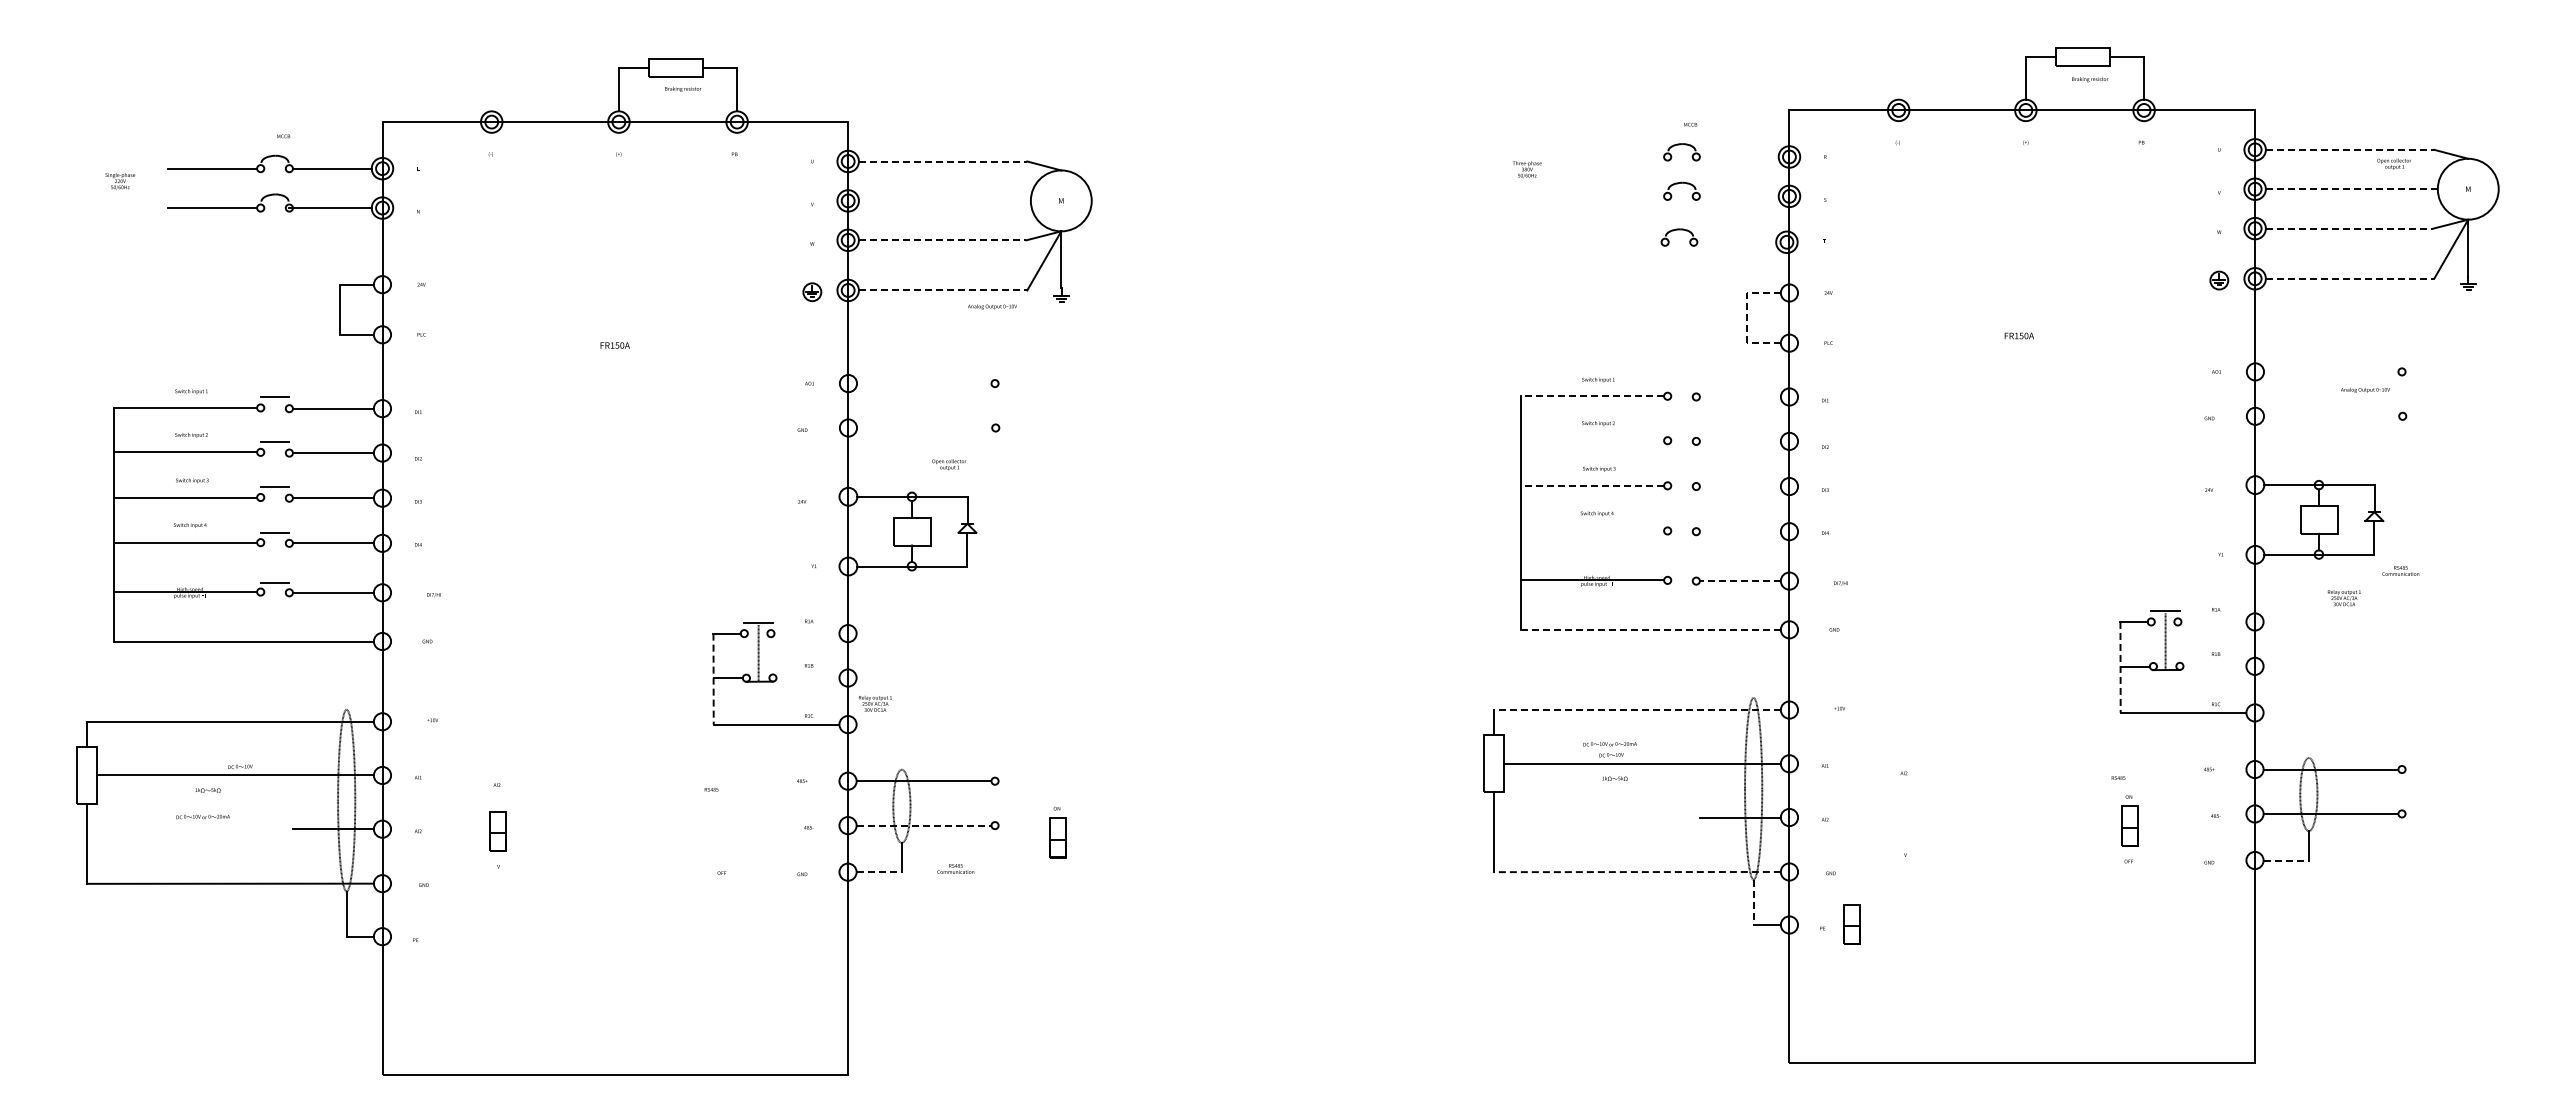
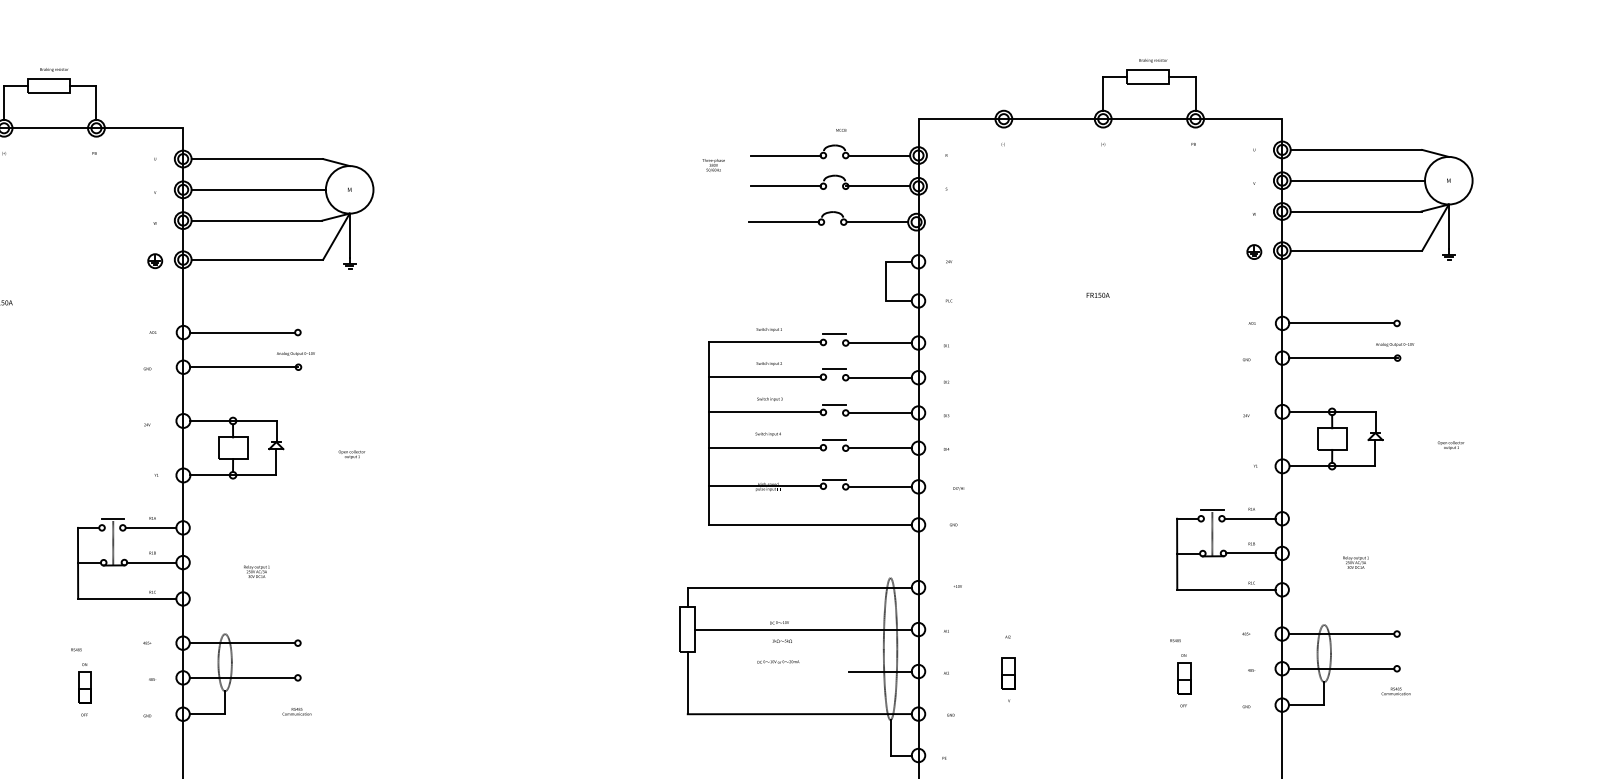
text: (2090, 79) -> (1153, 60), moved
text: (683, 88) -> (54, 69), moved
line: (2350, 149) -> (1356, 149), dashed -> solid
line: (1619, 156) -> (785, 155), added
line: (1738, 156) -> (878, 155), added
line: (943, 161) -> (257, 159), dashed -> solid
text: (2393, 163) -> (1450, 444), moved
line: (2351, 189) -> (1357, 180), dashed -> solid
line: (1619, 196) -> (785, 186), added
line: (1737, 196) -> (877, 186), added
line: (944, 200) -> (258, 189), added
line: (2349, 228) -> (1356, 211), dashed -> solid
line: (942, 240) -> (256, 220), dashed -> solid
line: (1616, 242) -> (783, 222), added
line: (1736, 242) -> (877, 222), added
line: (2350, 278) -> (1356, 250), dashed -> solid
line: (943, 290) -> (257, 259), dashed -> solid
text: (992, 306) -> (295, 353), moved
line: (1747, 318) -> (885, 281), dashed -> solid
line: (2331, 371) -> (1341, 323), added
line: (924, 383) -> (242, 332), added
line: (1681, 385) -> (834, 334), added
text: (2365, 389) -> (1395, 344), moved
line: (1592, 396) -> (764, 342), dashed -> solid
line: (1739, 396) -> (879, 342), added
line: (2333, 416) -> (1343, 358), added
line: (926, 428) -> (244, 367), added
line: (1681, 429) -> (834, 368), added
line: (1592, 440) -> (764, 377), added
line: (1739, 441) -> (879, 377), added
text: (949, 464) -> (352, 454), moved
line: (1681, 475) -> (834, 404), added
line: (1592, 485) -> (764, 412), dashed -> solid
line: (1739, 486) -> (879, 412), added
line: (1681, 521) -> (834, 440), added
line: (1592, 530) -> (764, 447), added
line: (1739, 531) -> (879, 448), added
text: (2400, 570) -> (1395, 691), moved
line: (1681, 571) -> (834, 479), added
line: (1739, 581) -> (879, 487), dashed -> solid
text: (2343, 598) -> (1355, 562), moved
line: (2213, 621) -> (1249, 518), added
line: (1651, 629) -> (810, 524), dashed -> solid
line: (806, 633) -> (150, 527), added
line: (2214, 666) -> (1250, 553), added
line: (2120, 667) -> (1177, 554), dashed -> solid
line: (807, 678) -> (151, 562), added
line: (713, 679) -> (77, 563), dashed -> solid
text: (875, 703) -> (256, 571), moved
line: (1636, 710) -> (799, 587), dashed -> solid
text: (1609, 744) -> (777, 662), moved
line: (924, 825) -> (242, 677), dashed -> solid
part: (1057, 832) -> (85, 683), moved
line: (2286, 860) -> (1306, 705), dashed -> solid
text: (955, 868) -> (296, 711), moved
line: (879, 872) -> (207, 714), dashed -> solid
line: (1636, 872) -> (799, 714), dashed -> solid
line: (1753, 902) -> (890, 737), dashed -> solid
part: (1851, 924) -> (1008, 673), moved

